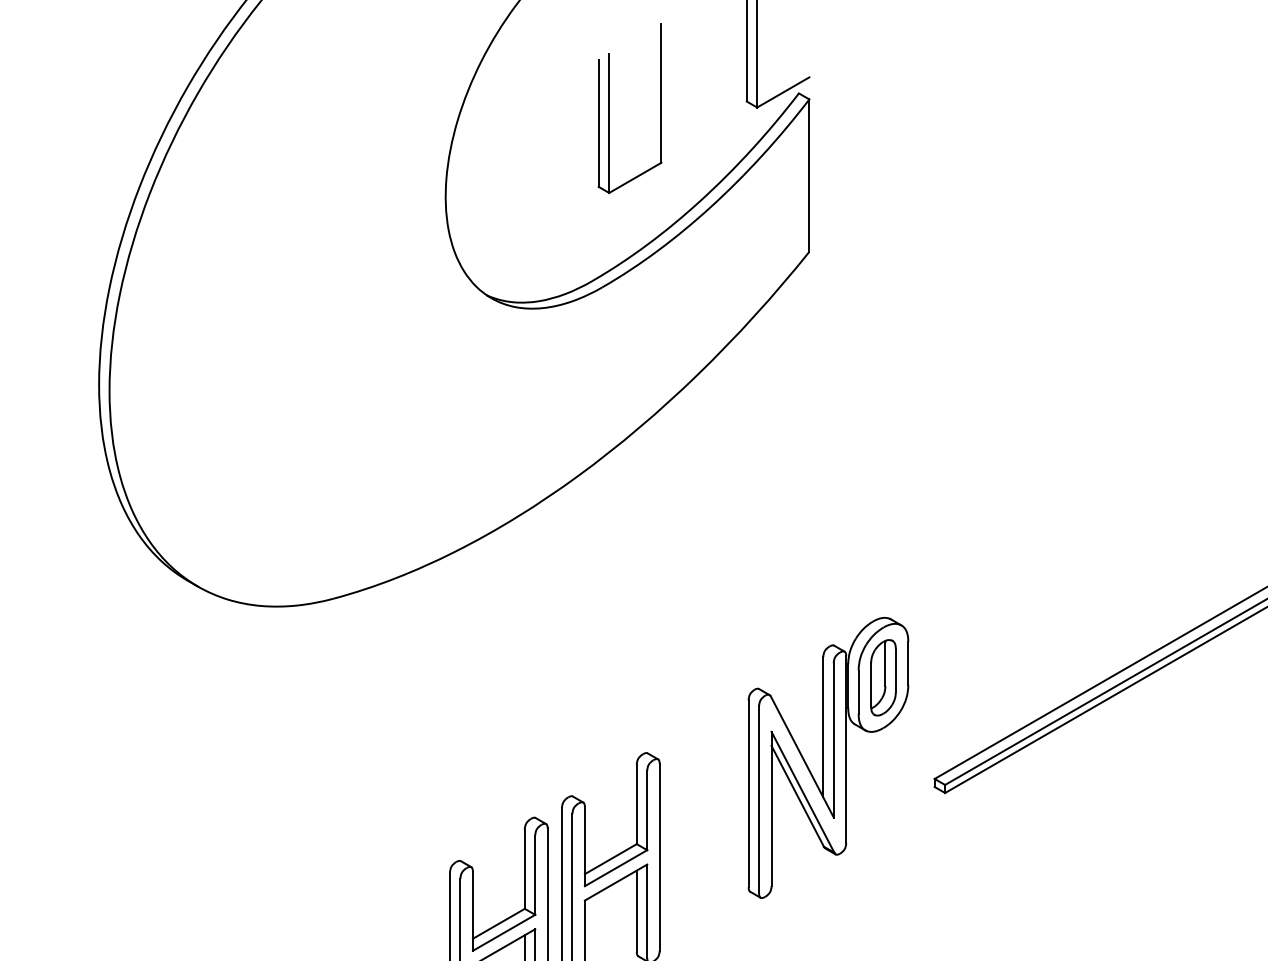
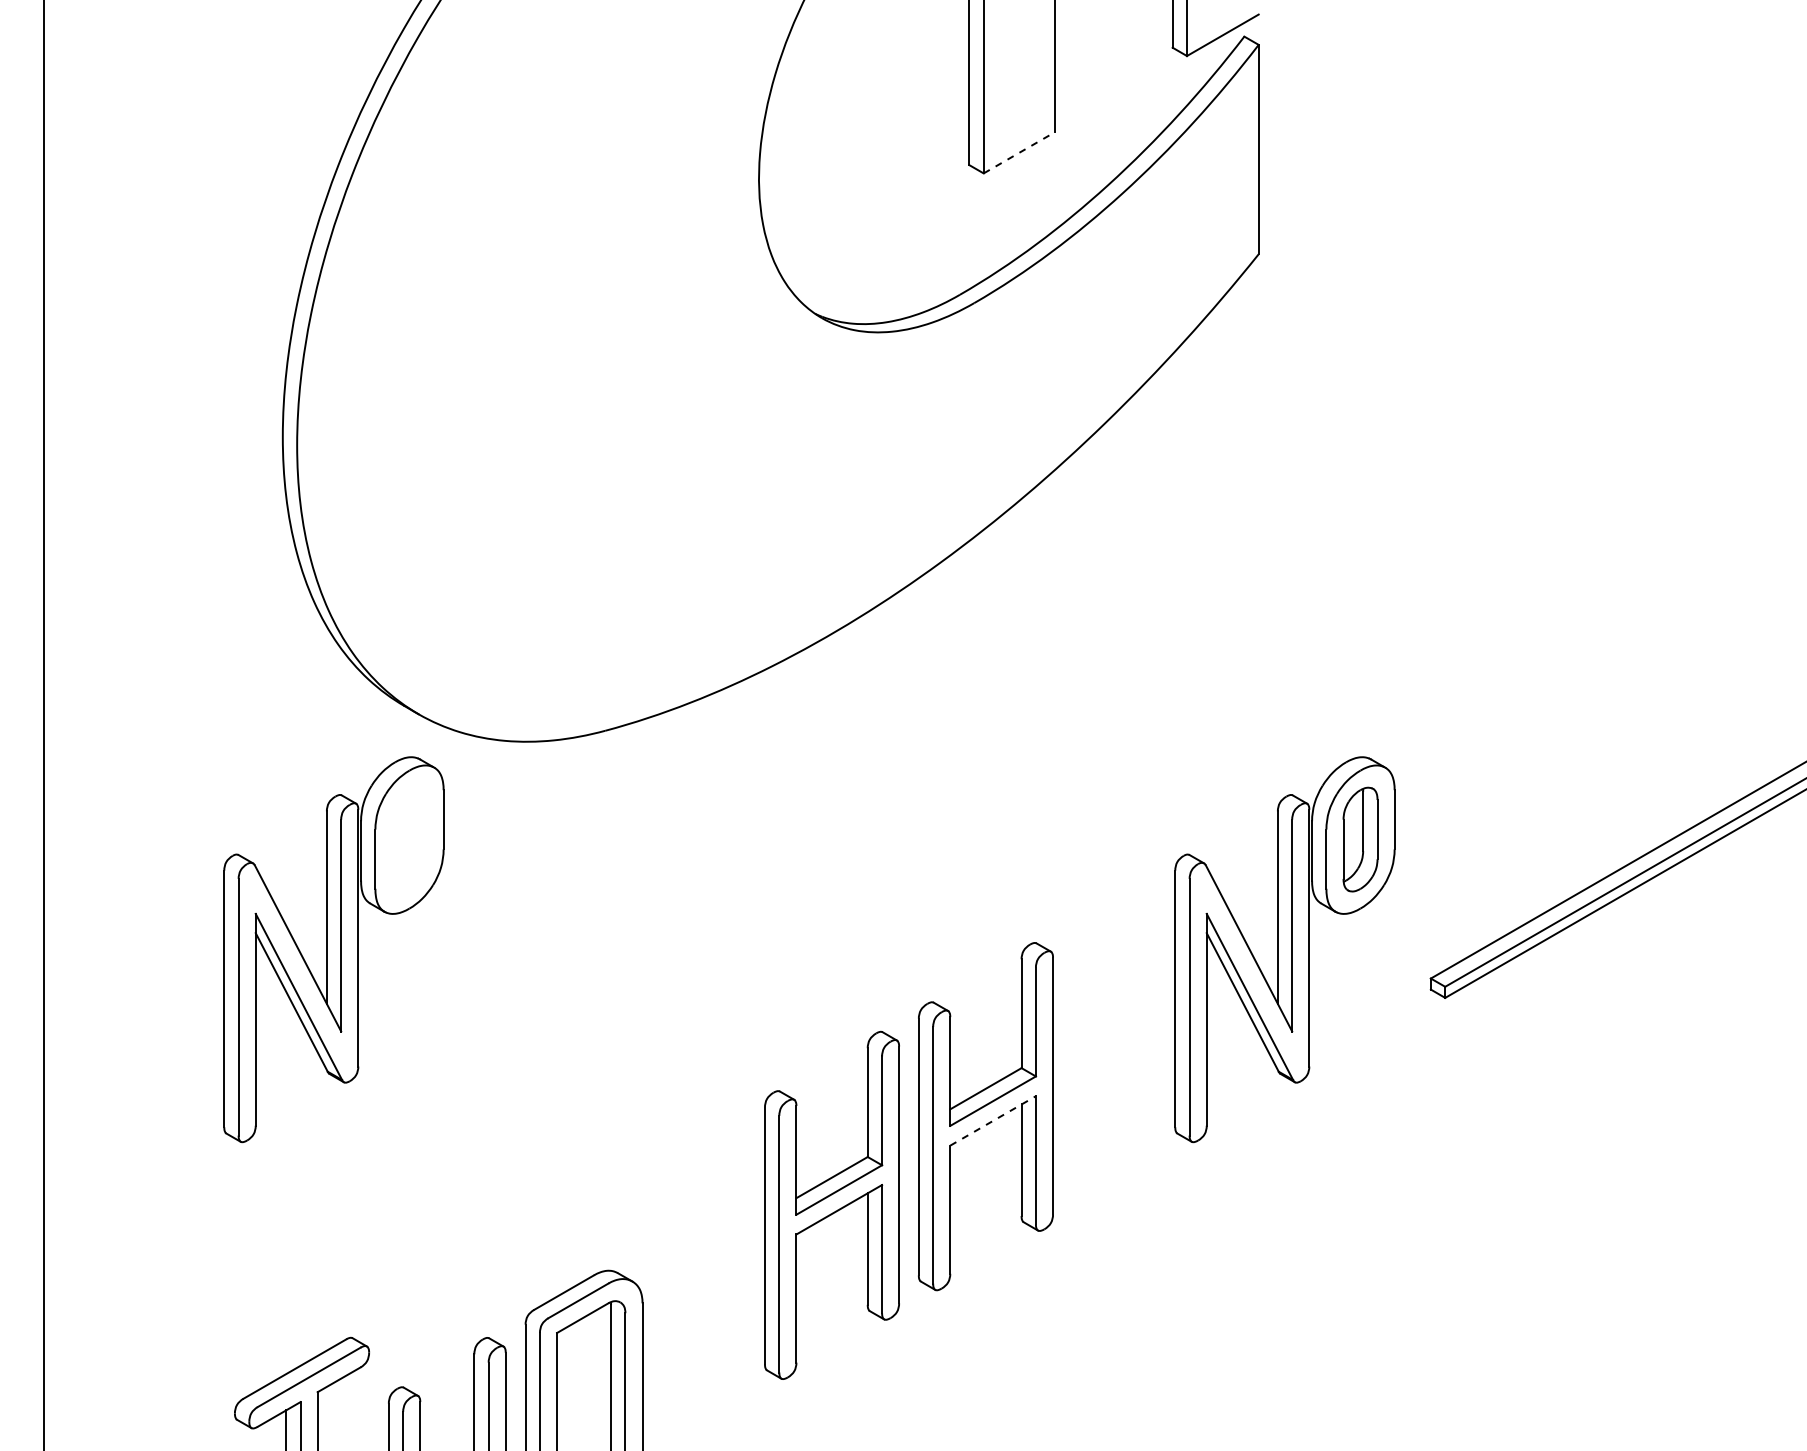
line: (635, 177) -> (1019, 152), solid -> dashed
part: (136, 757) -> (333, 949), added
line: (616, 882) -> (993, 1120), solid -> dashed

